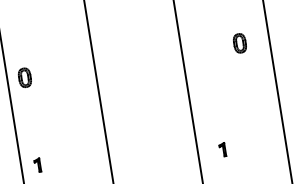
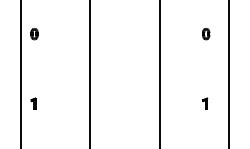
part: (240, 43) -> (206, 34), size x0.71
part: (25, 78) -> (34, 34), size x0.71
part: (222, 149) -> (205, 103), moved

